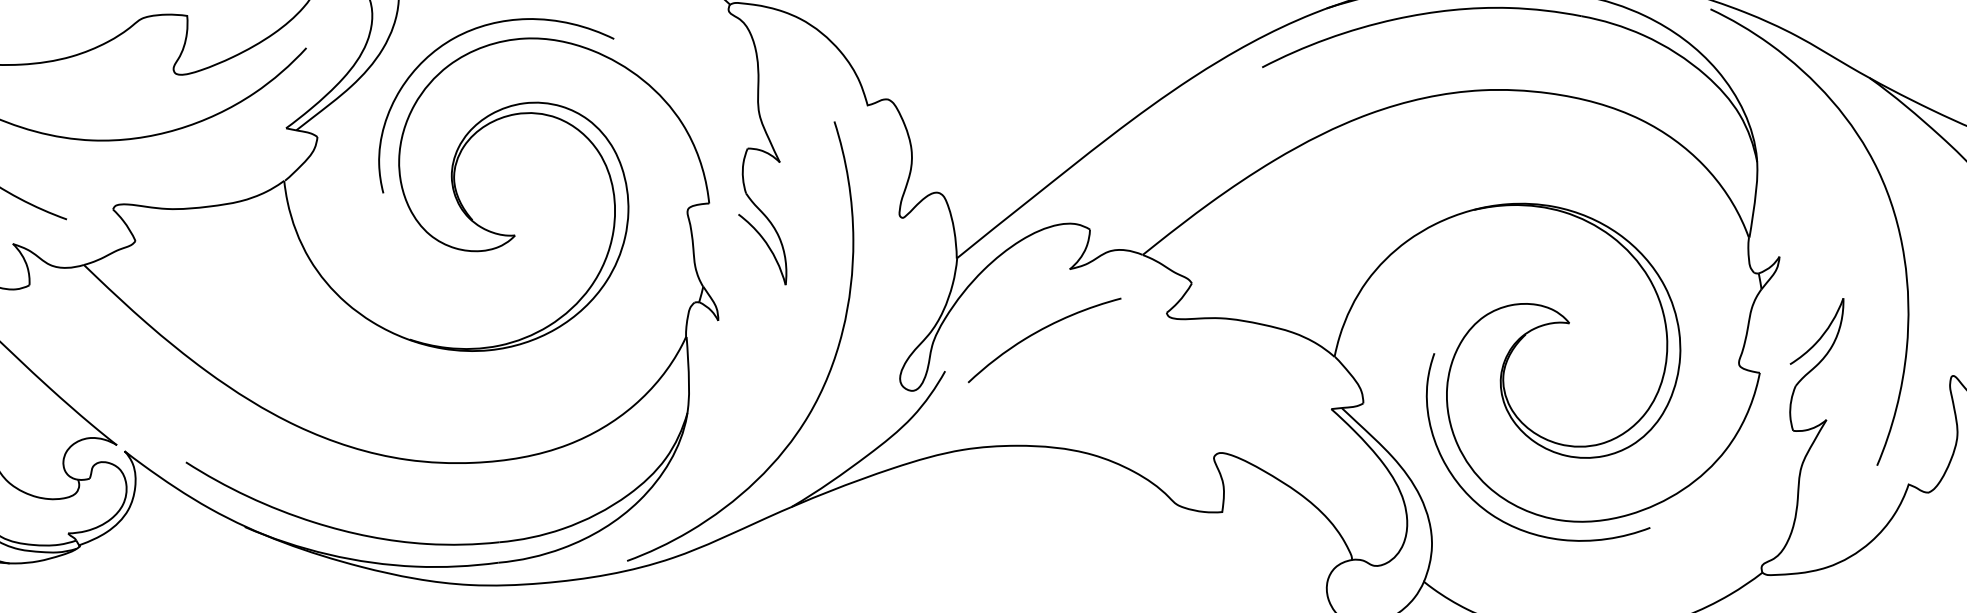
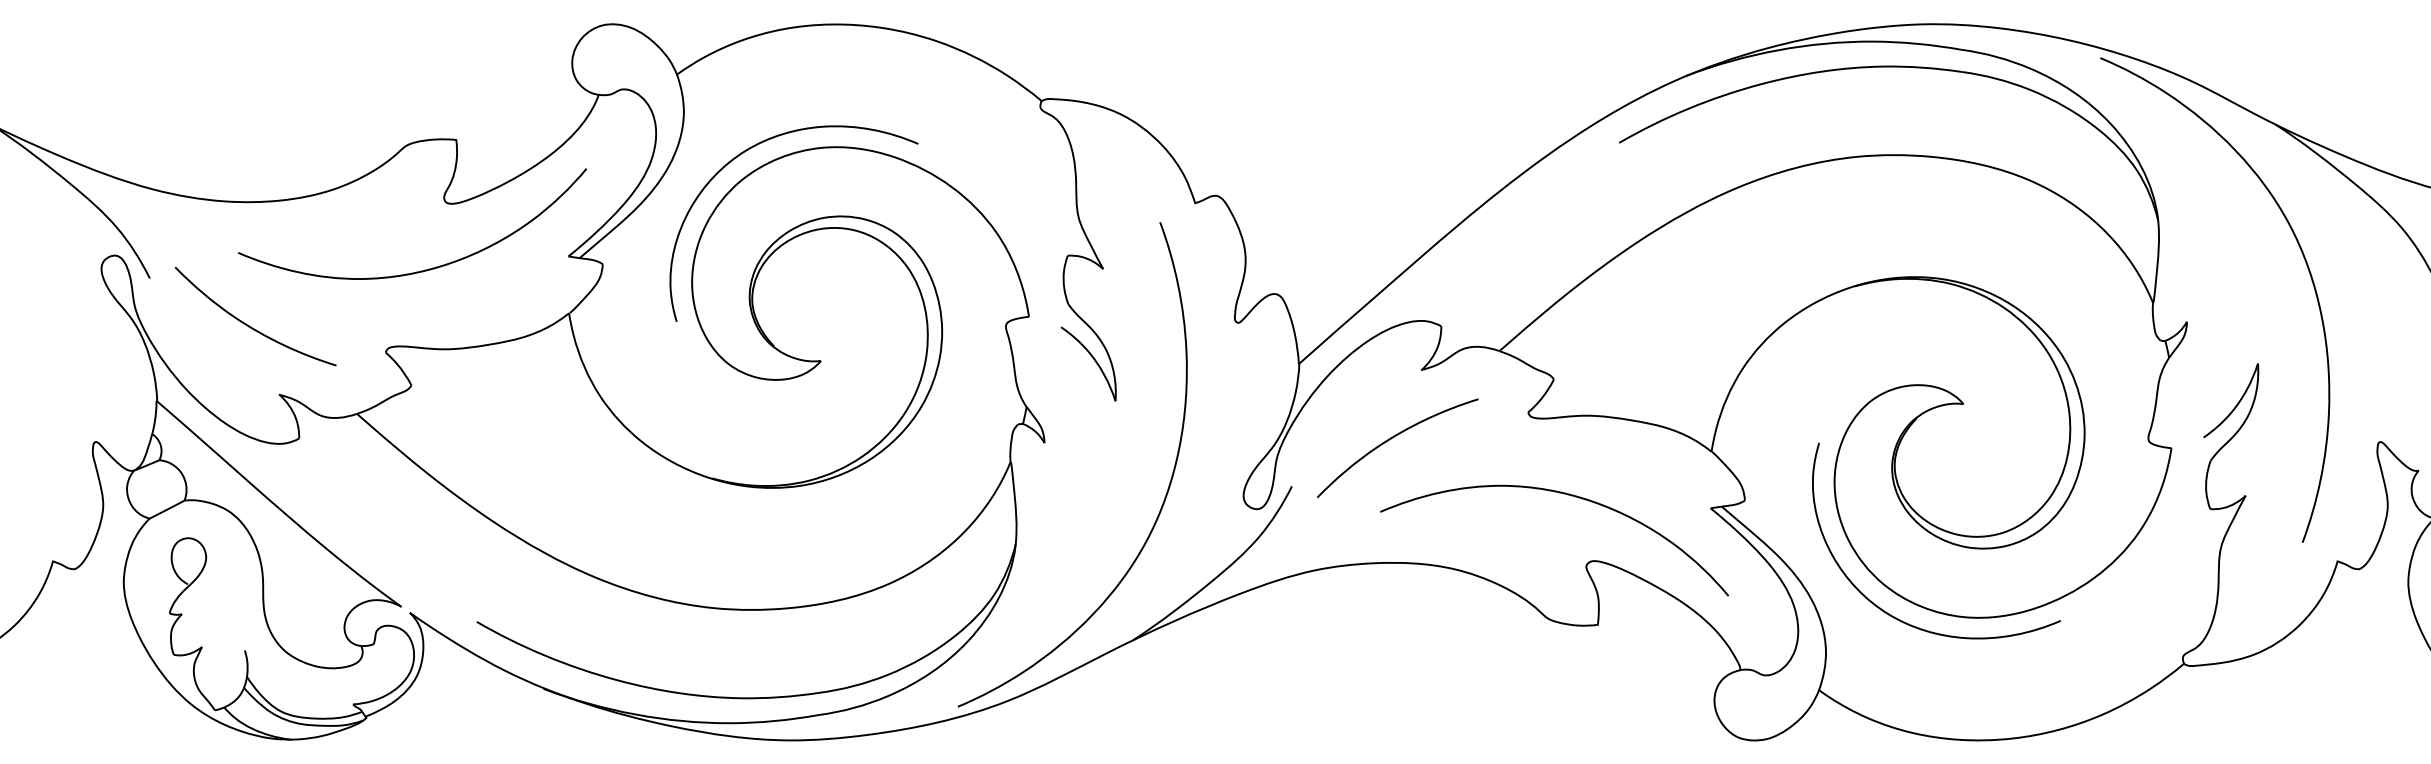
curve: (1199, 391) -> (1567, 495), added

